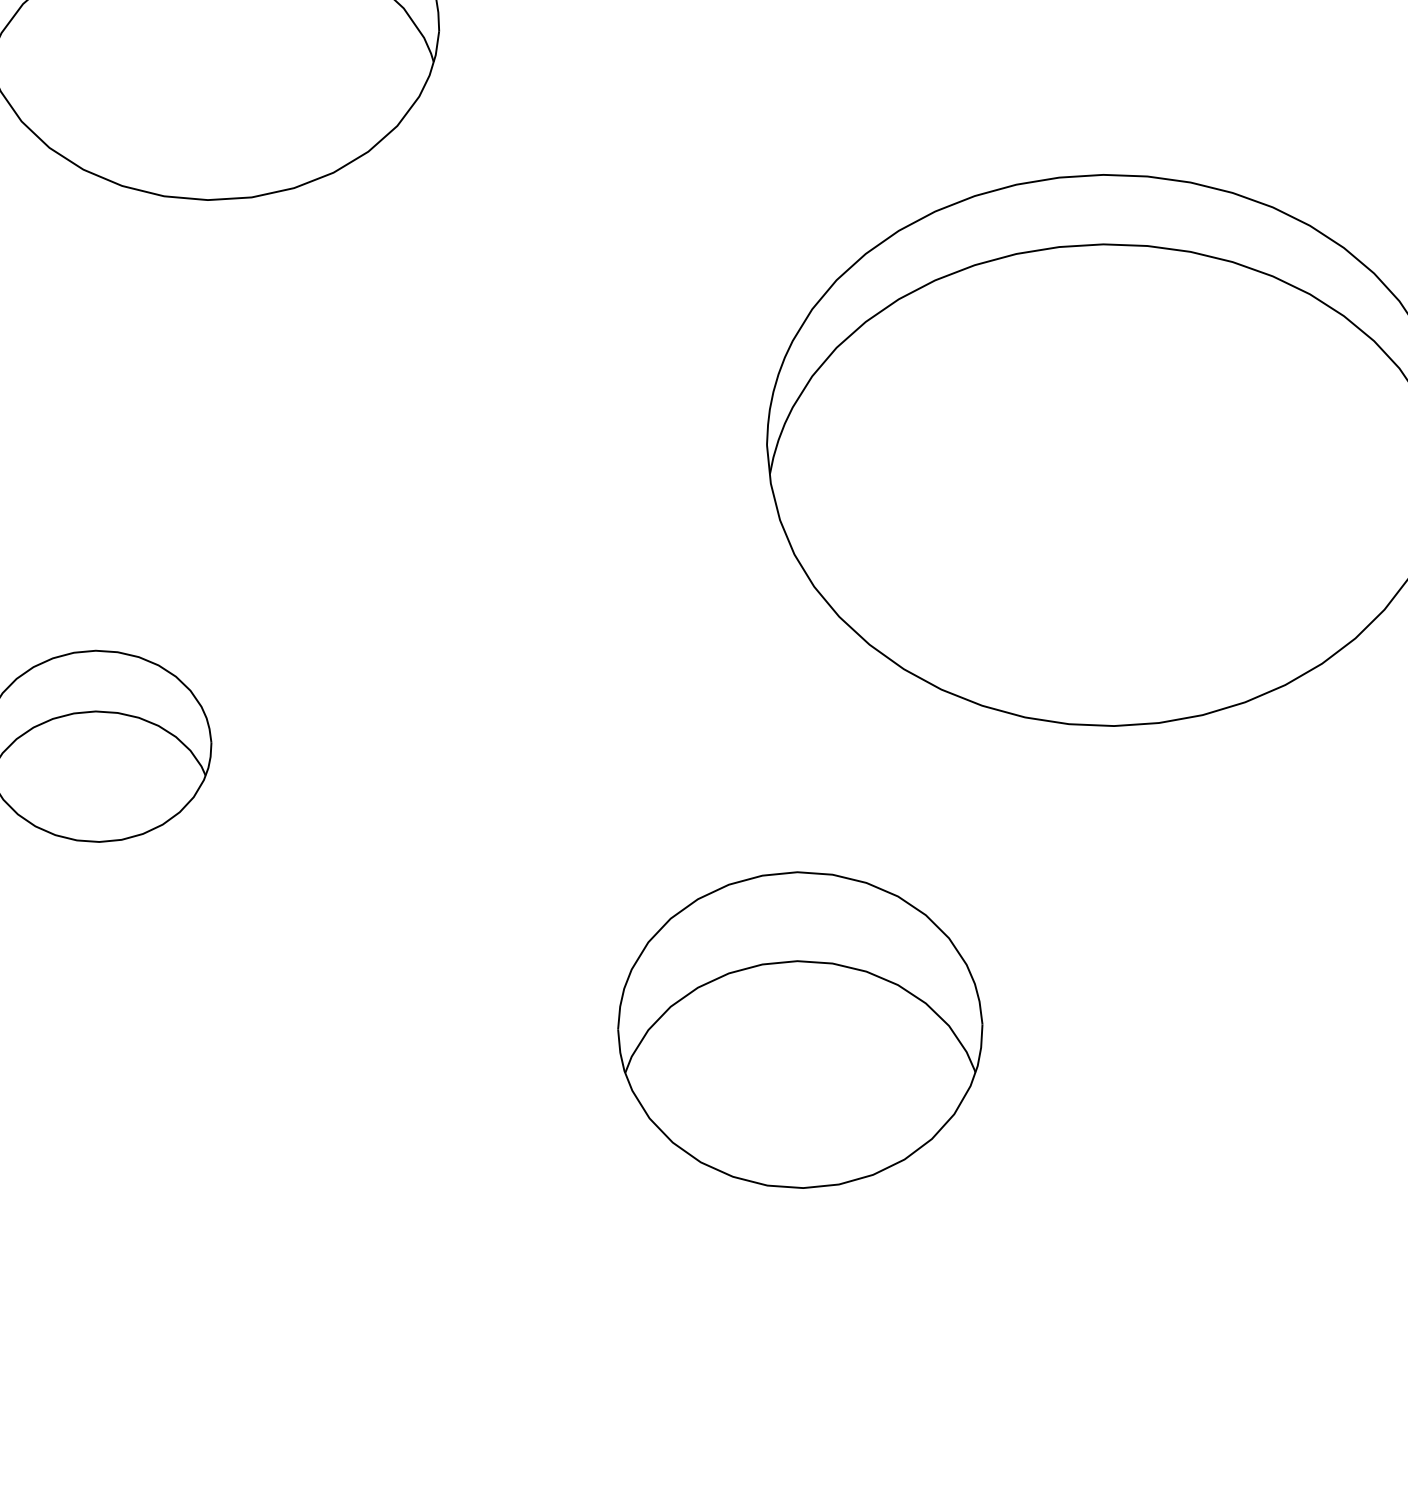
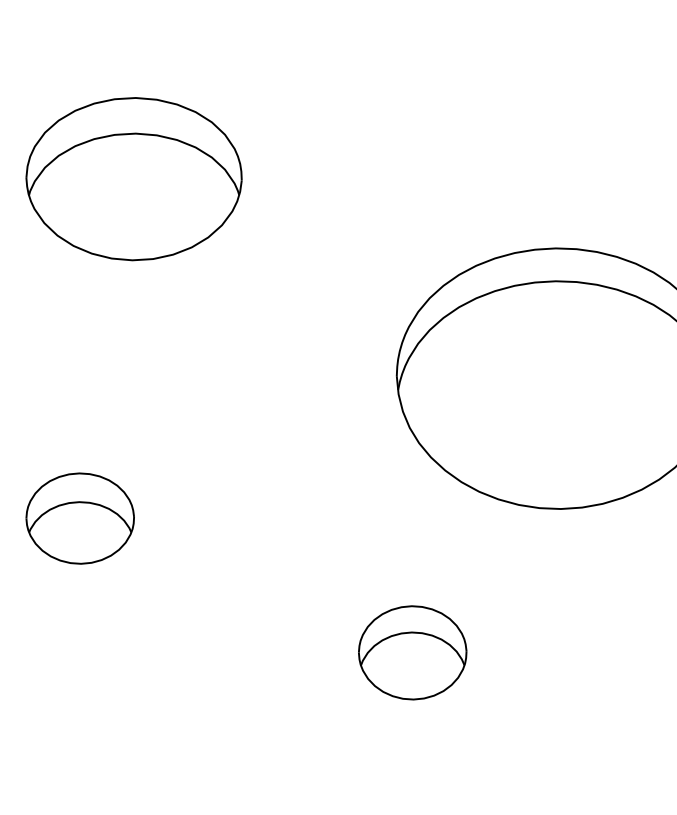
part: (800, 1029) -> (412, 652), size x0.62

